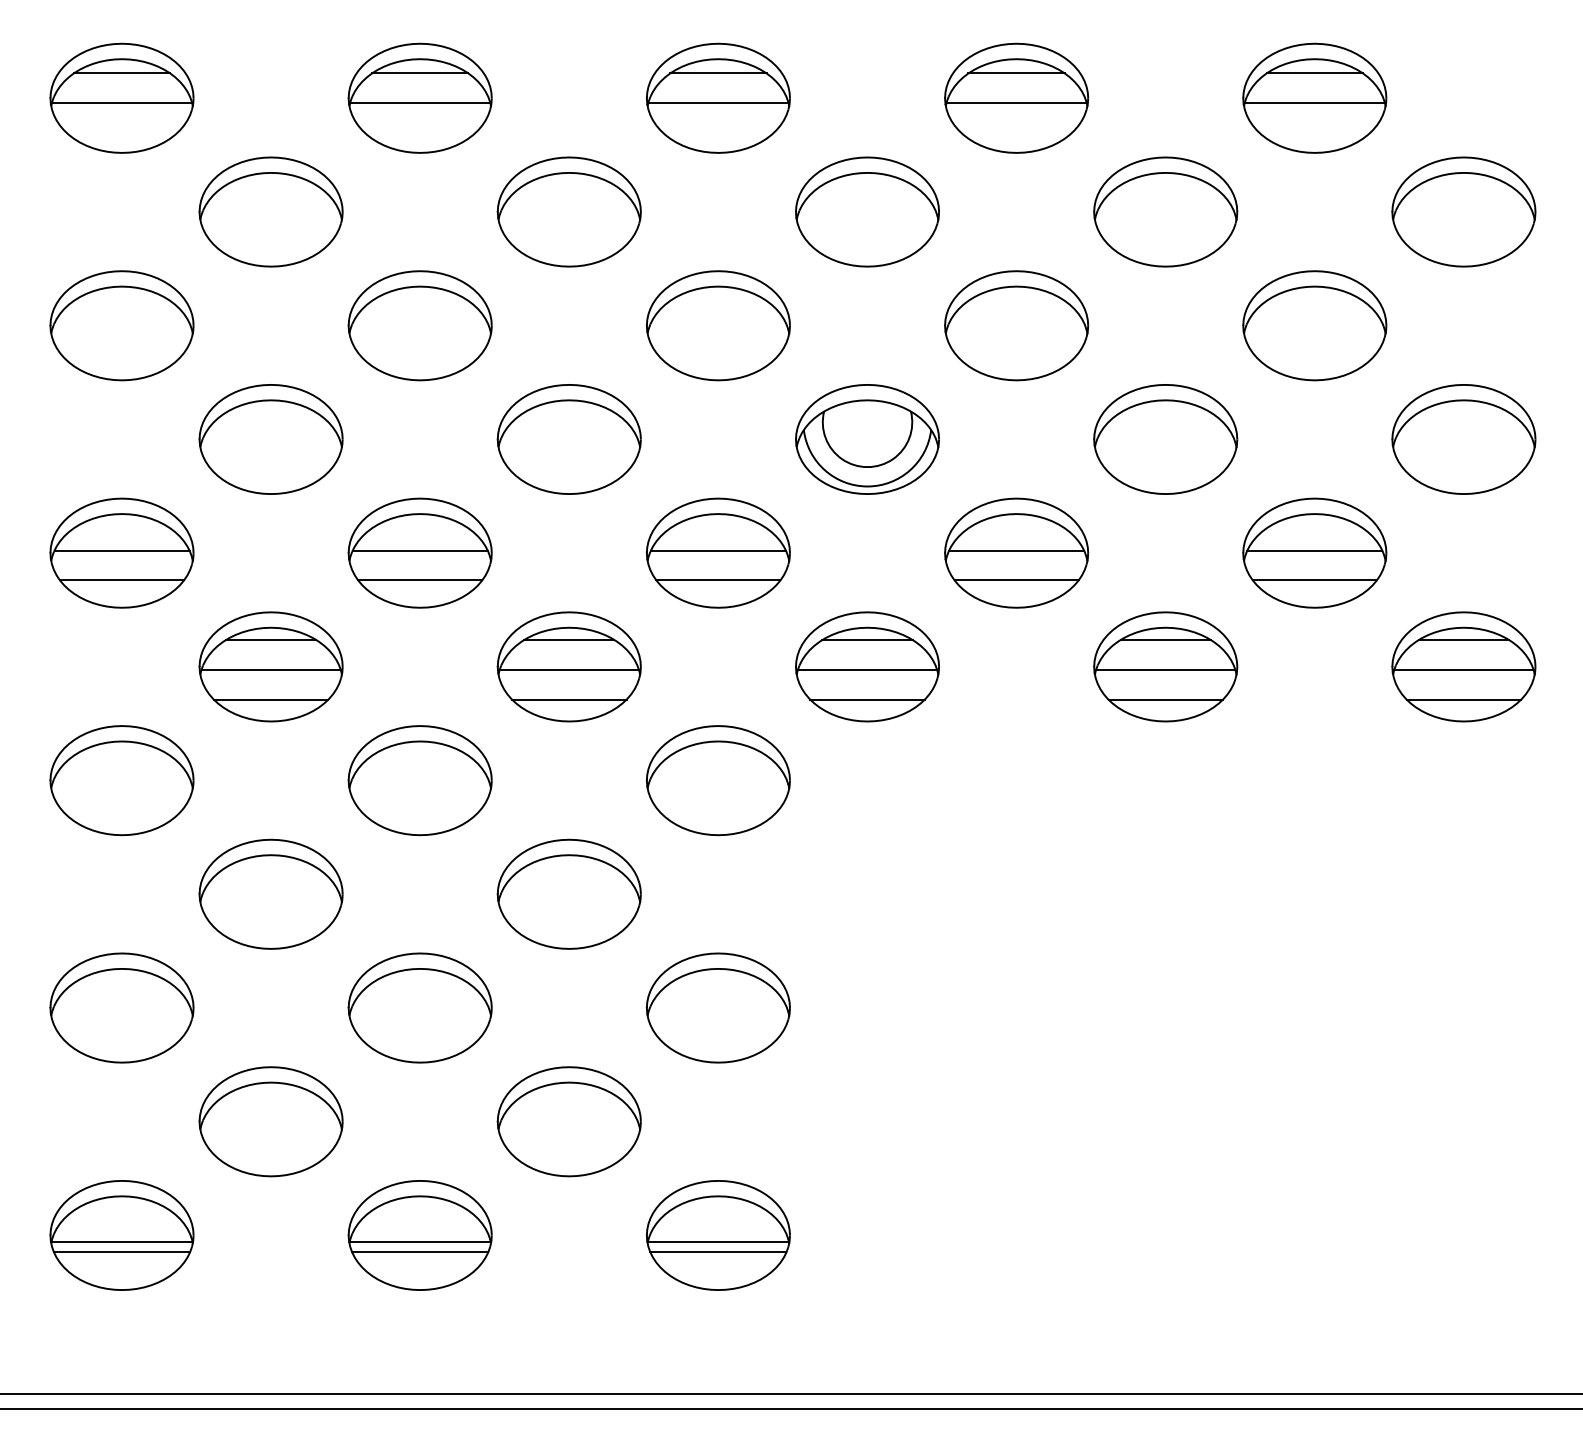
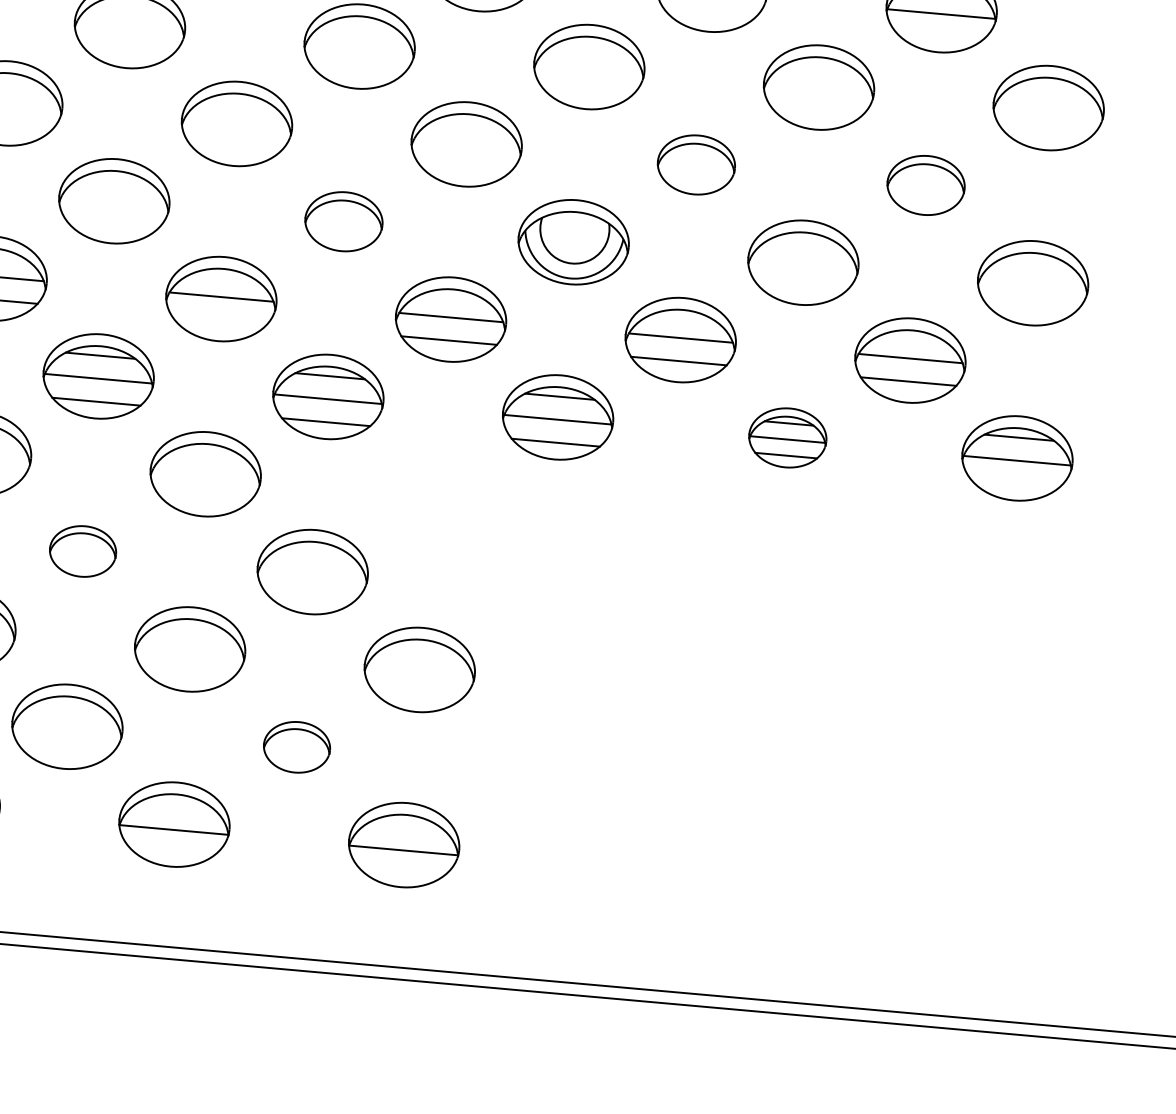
part: (1016, 325) -> (696, 164), size x0.7
part: (1314, 325) -> (925, 185), size x0.7
part: (568, 439) -> (343, 221), size x0.7
line: (420, 580) -> (219, 320), removed
part: (1165, 666) -> (787, 437), size x0.7
line: (1463, 699) -> (1014, 483), removed
part: (717, 780) -> (434, 494), removed
part: (270, 893) -> (82, 550), size x0.6
part: (568, 1121) -> (296, 747), size x0.6
line: (420, 1252) -> (173, 837), removed
line: (718, 1252) -> (403, 858), removed

